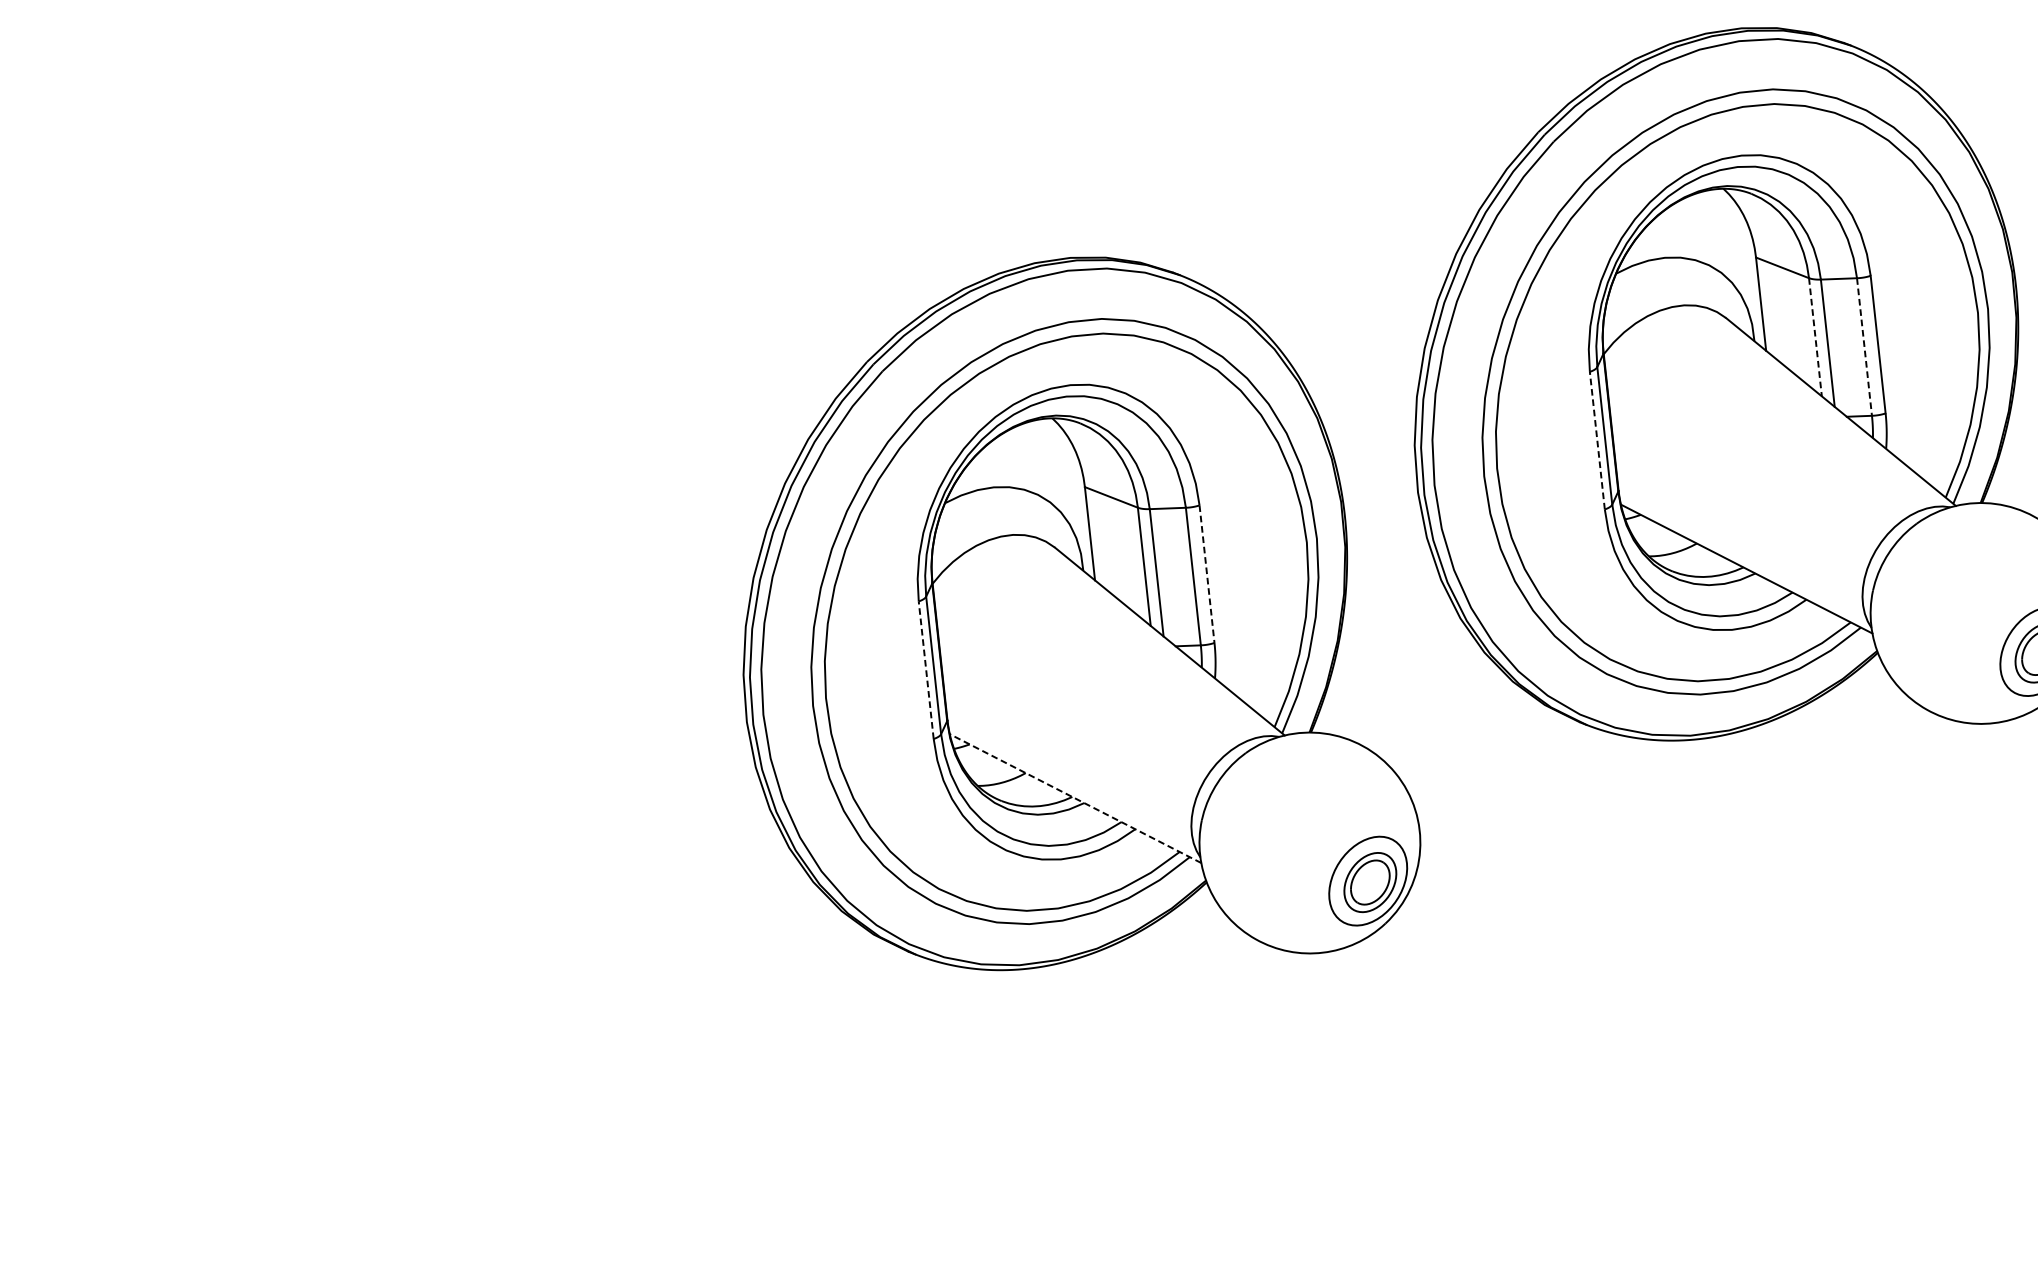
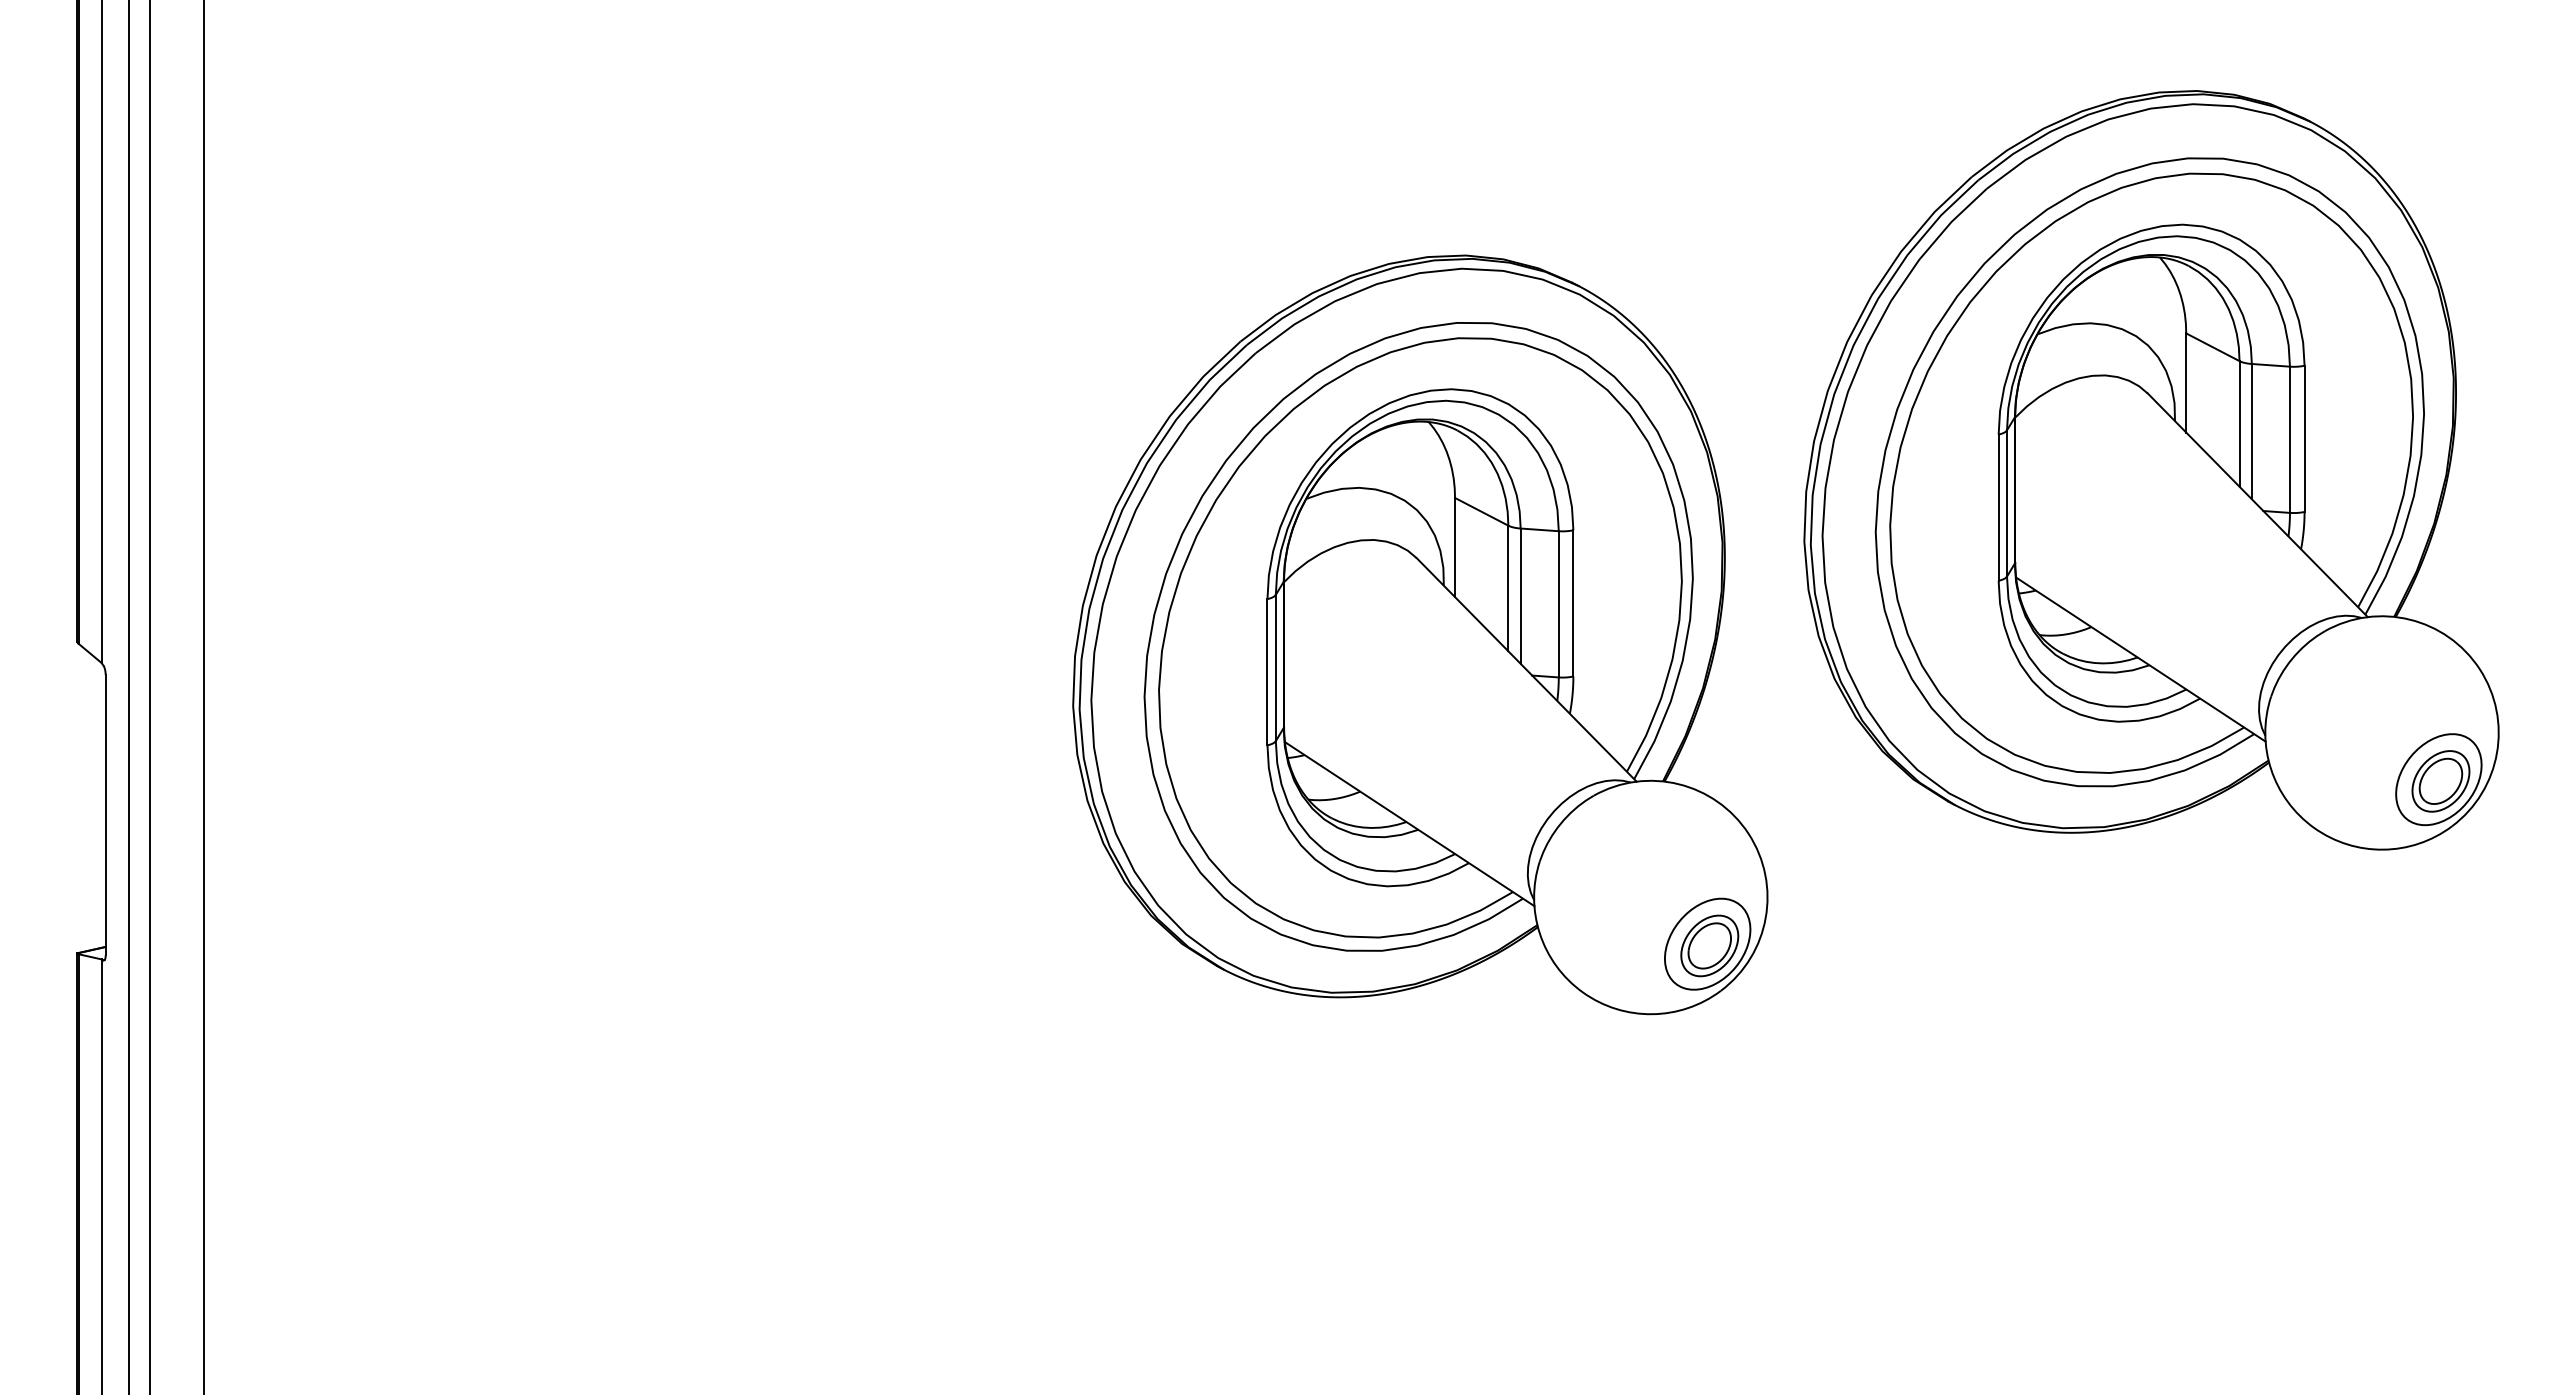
line: (1815, 336) -> (2239, 423), dashed -> solid
line: (1864, 347) -> (2289, 440), dashed -> solid
line: (1597, 440) -> (1998, 507), dashed -> solid
line: (1207, 574) -> (1573, 603), dashed -> solid
line: (926, 669) -> (1267, 671), dashed -> solid
line: (1075, 798) -> (1409, 823), dashed -> solid

